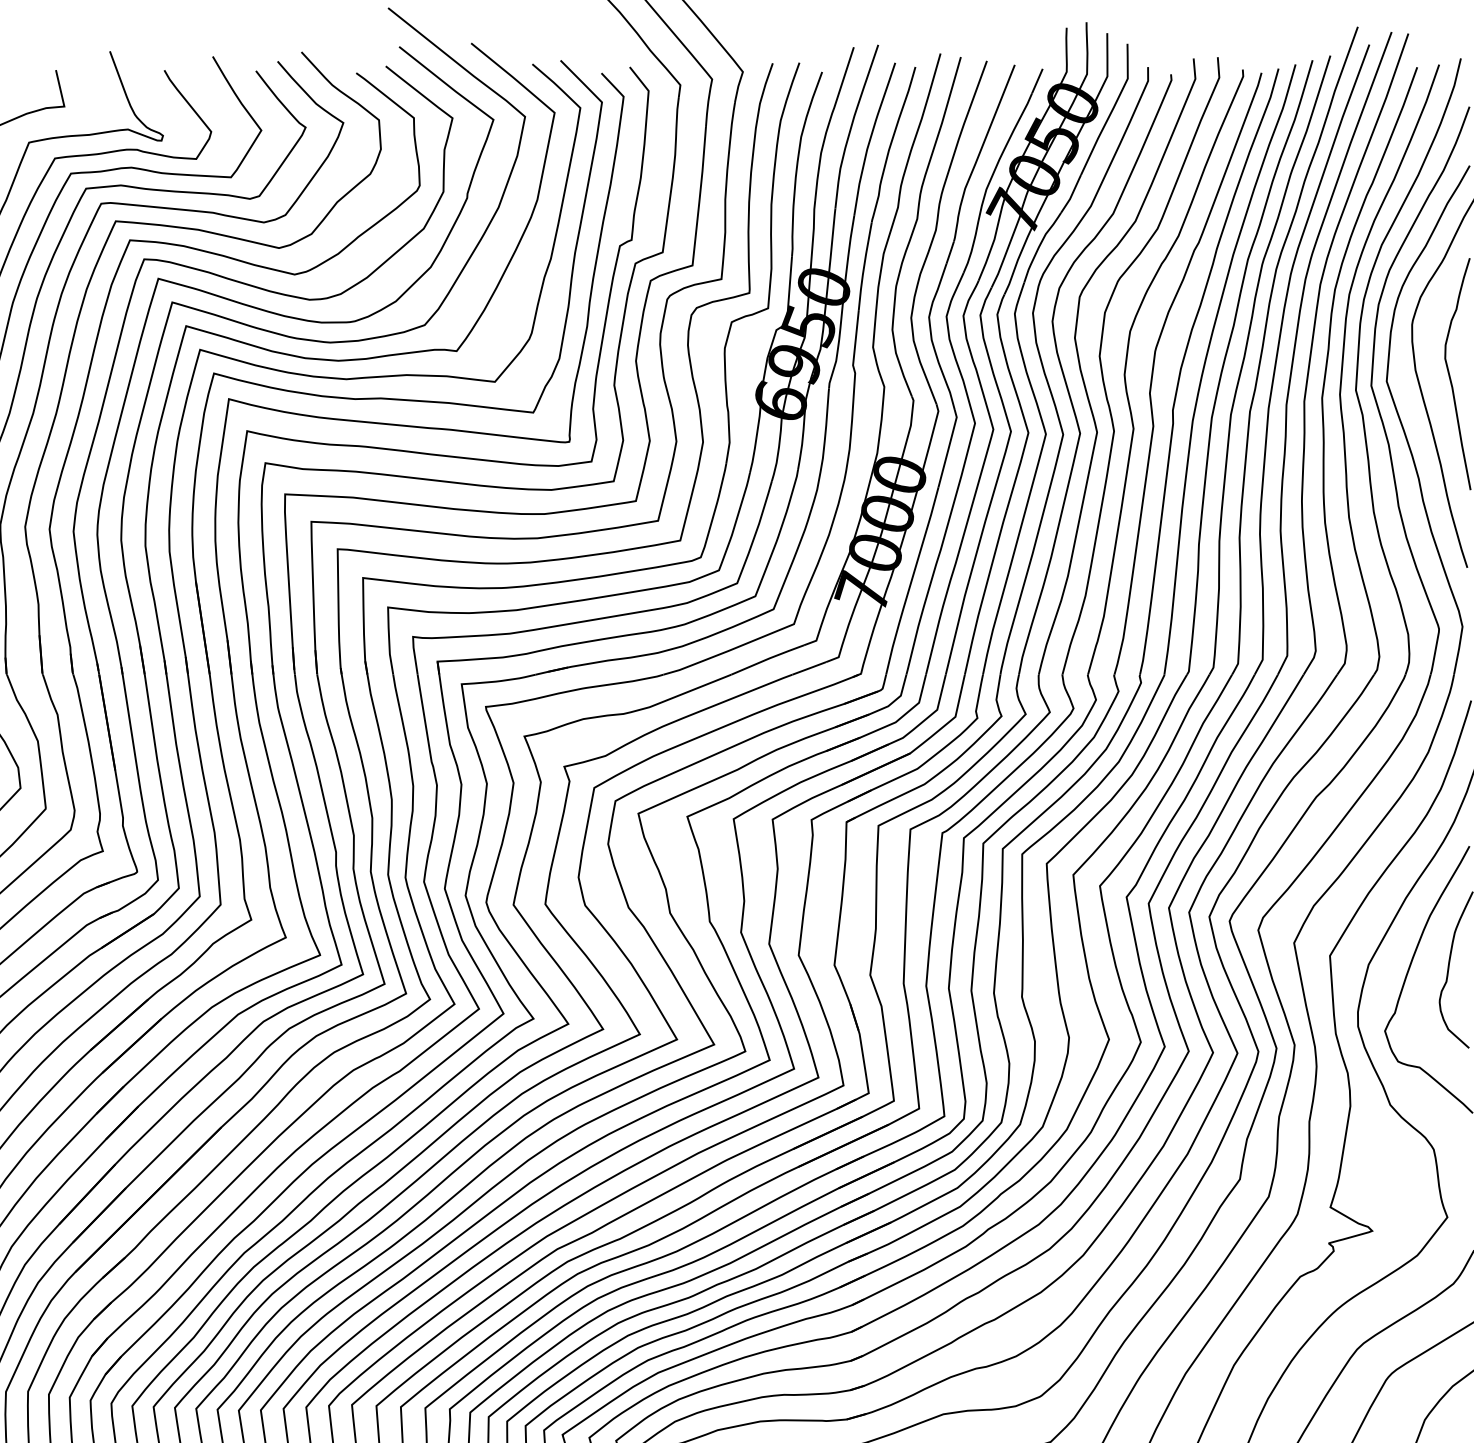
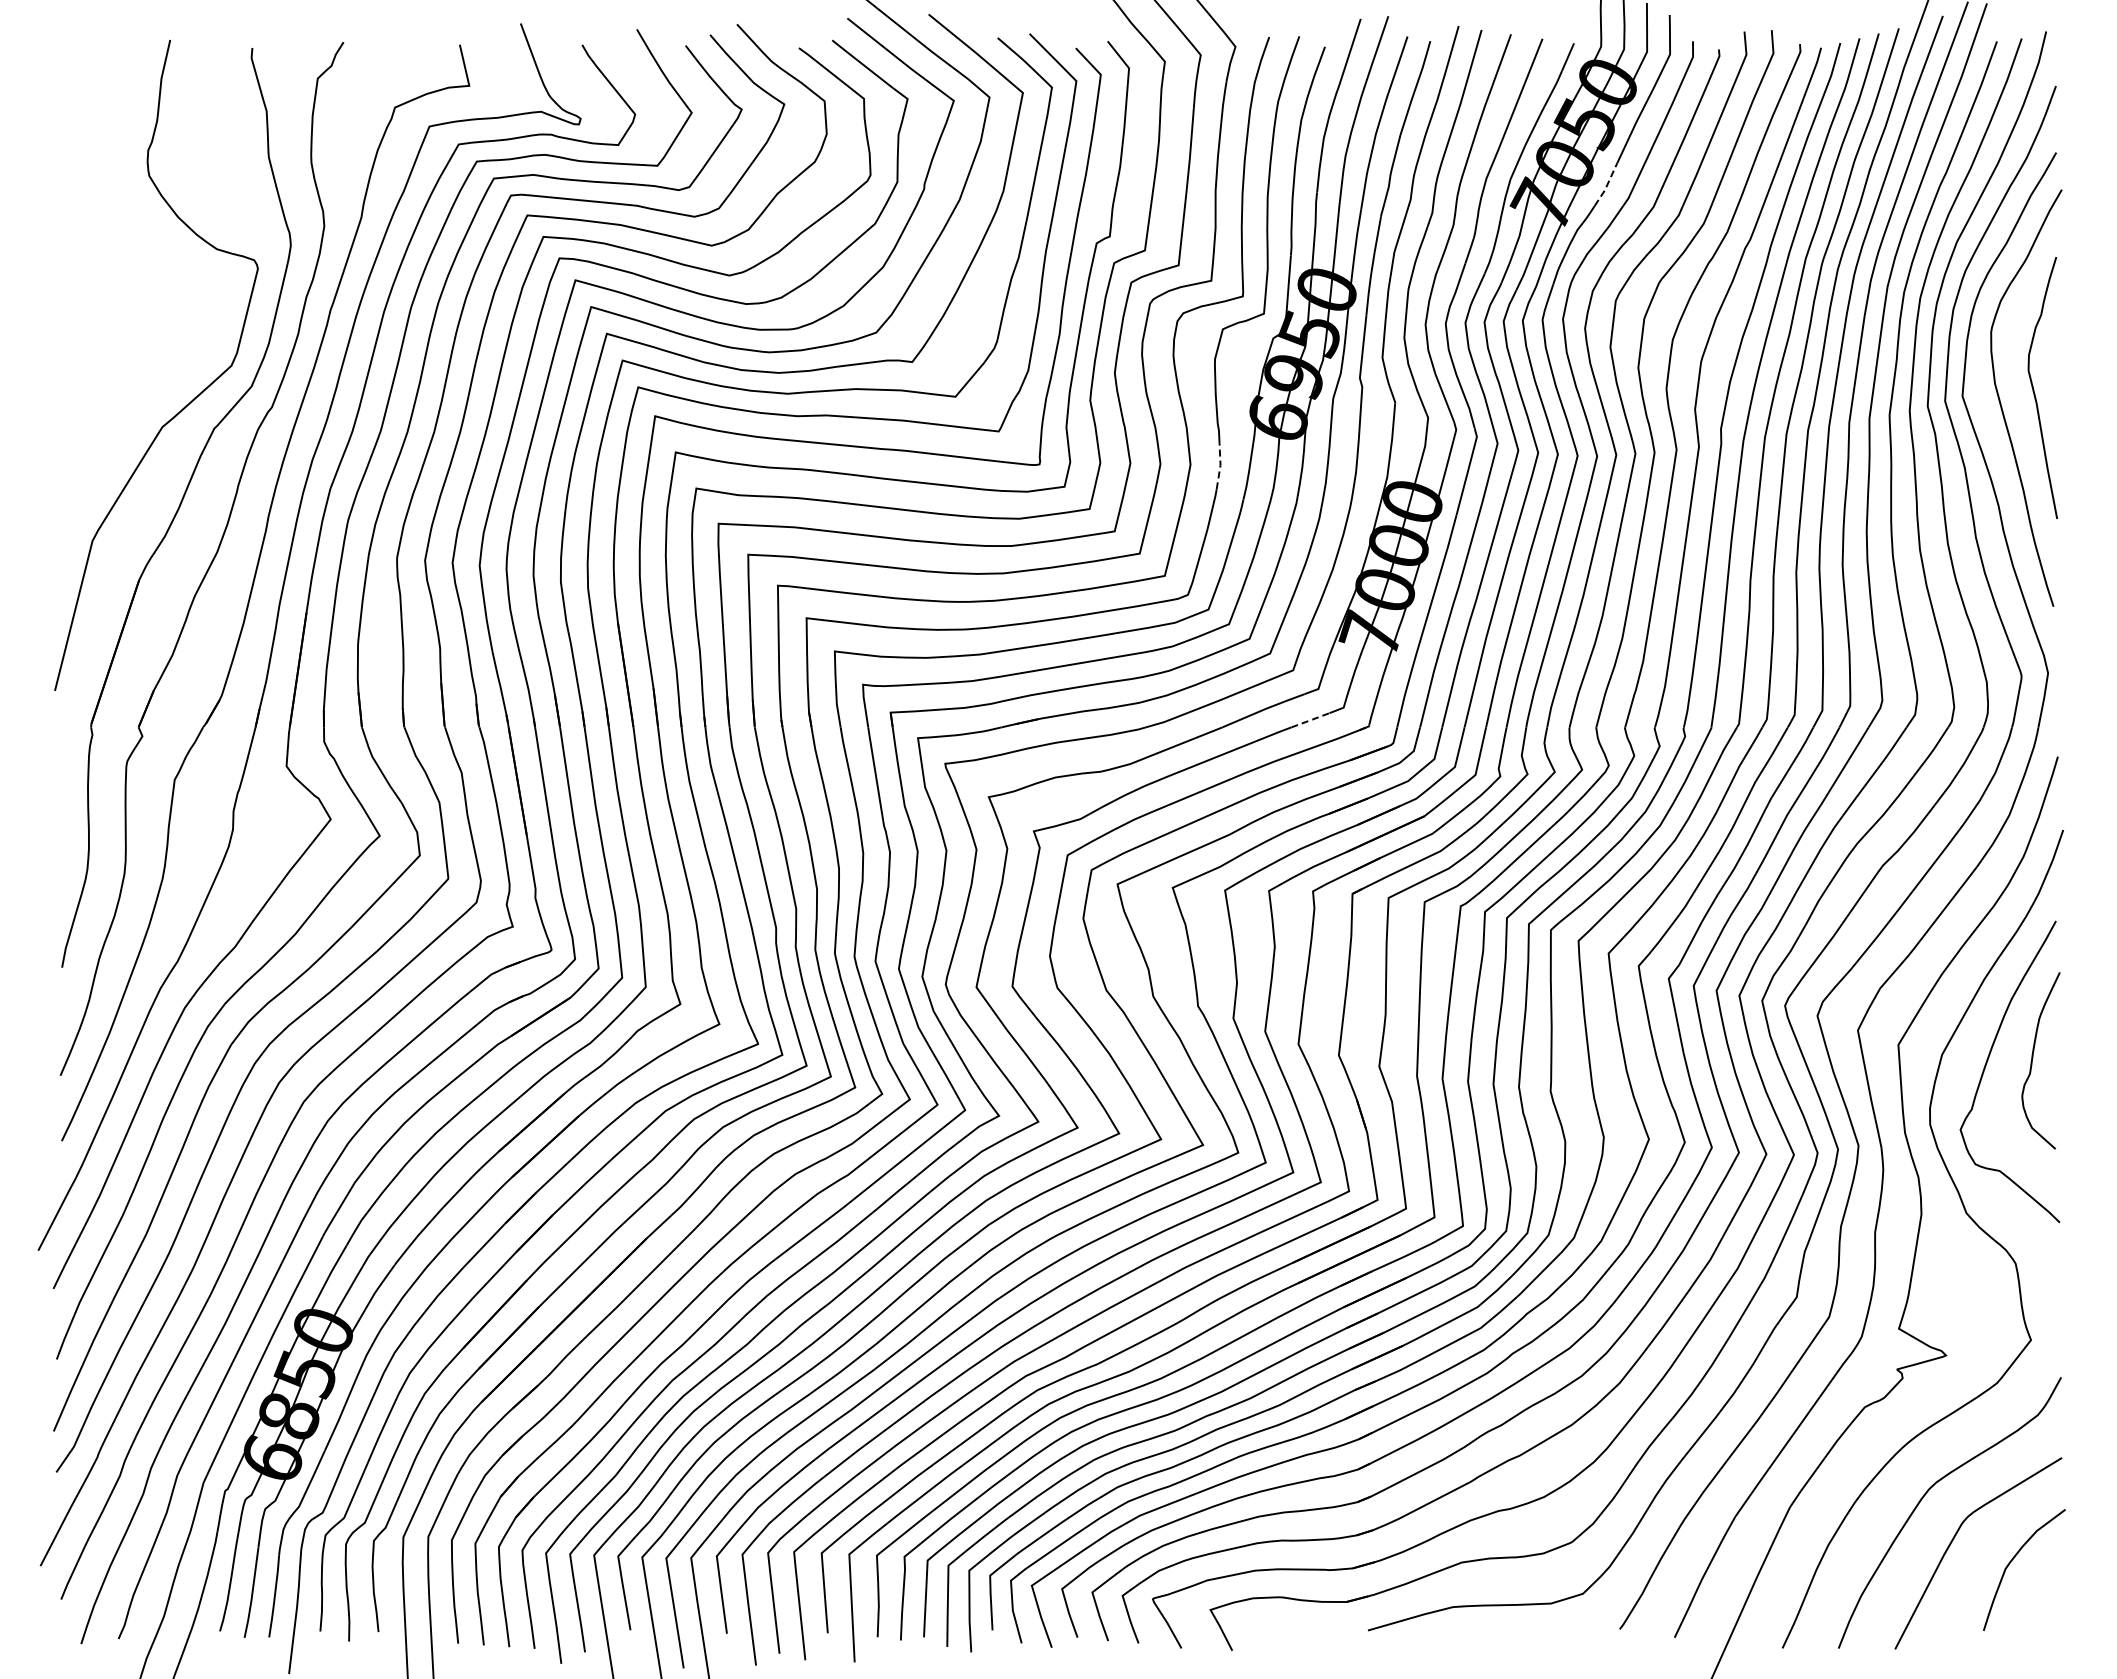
line: (1072, 193) -> (1607, 184), solid -> dashed
line: (729, 442) -> (1220, 465), solid -> dashed
line: (810, 667) -> (1311, 719), solid -> dashed

